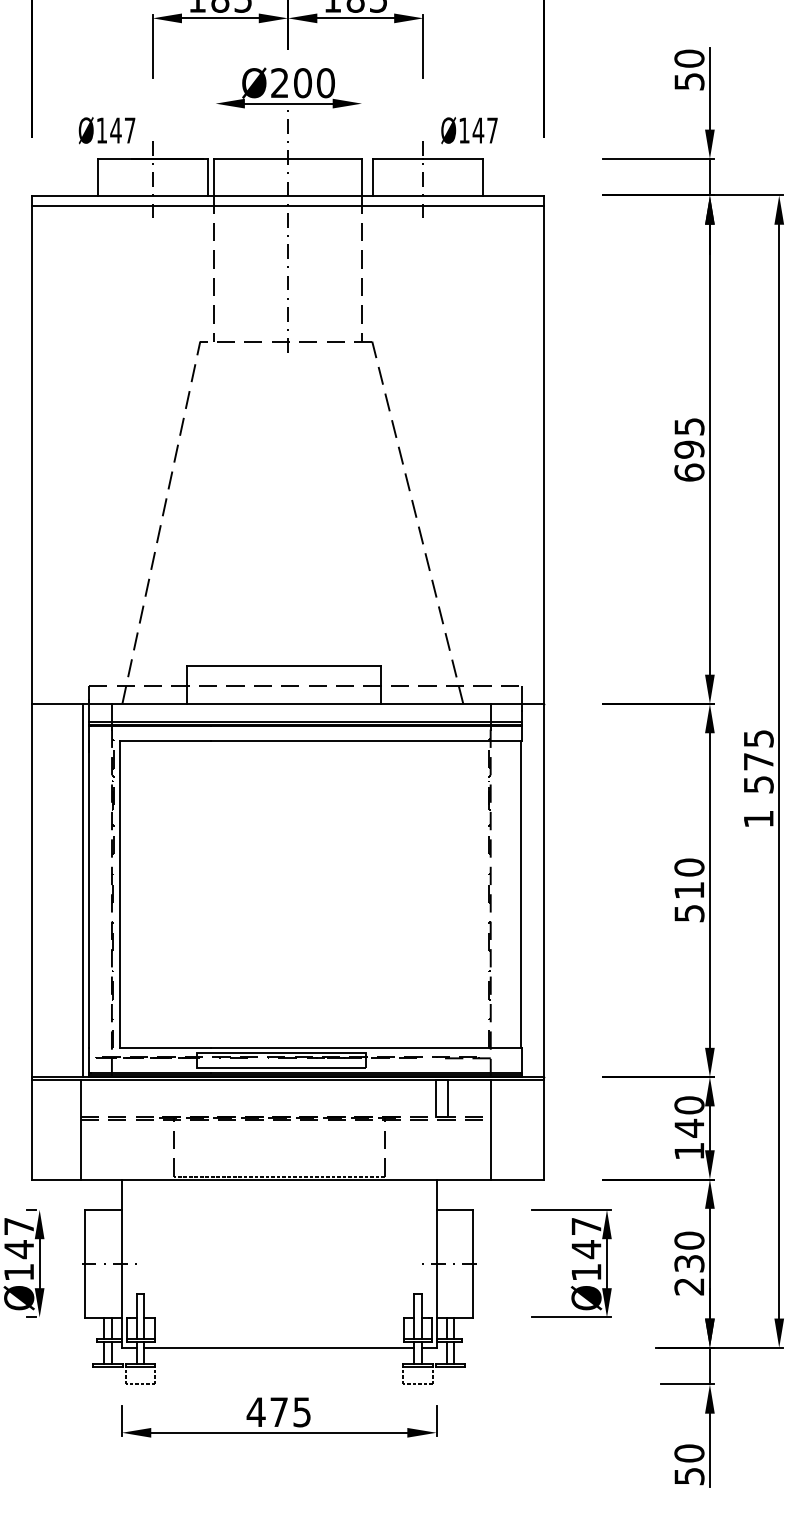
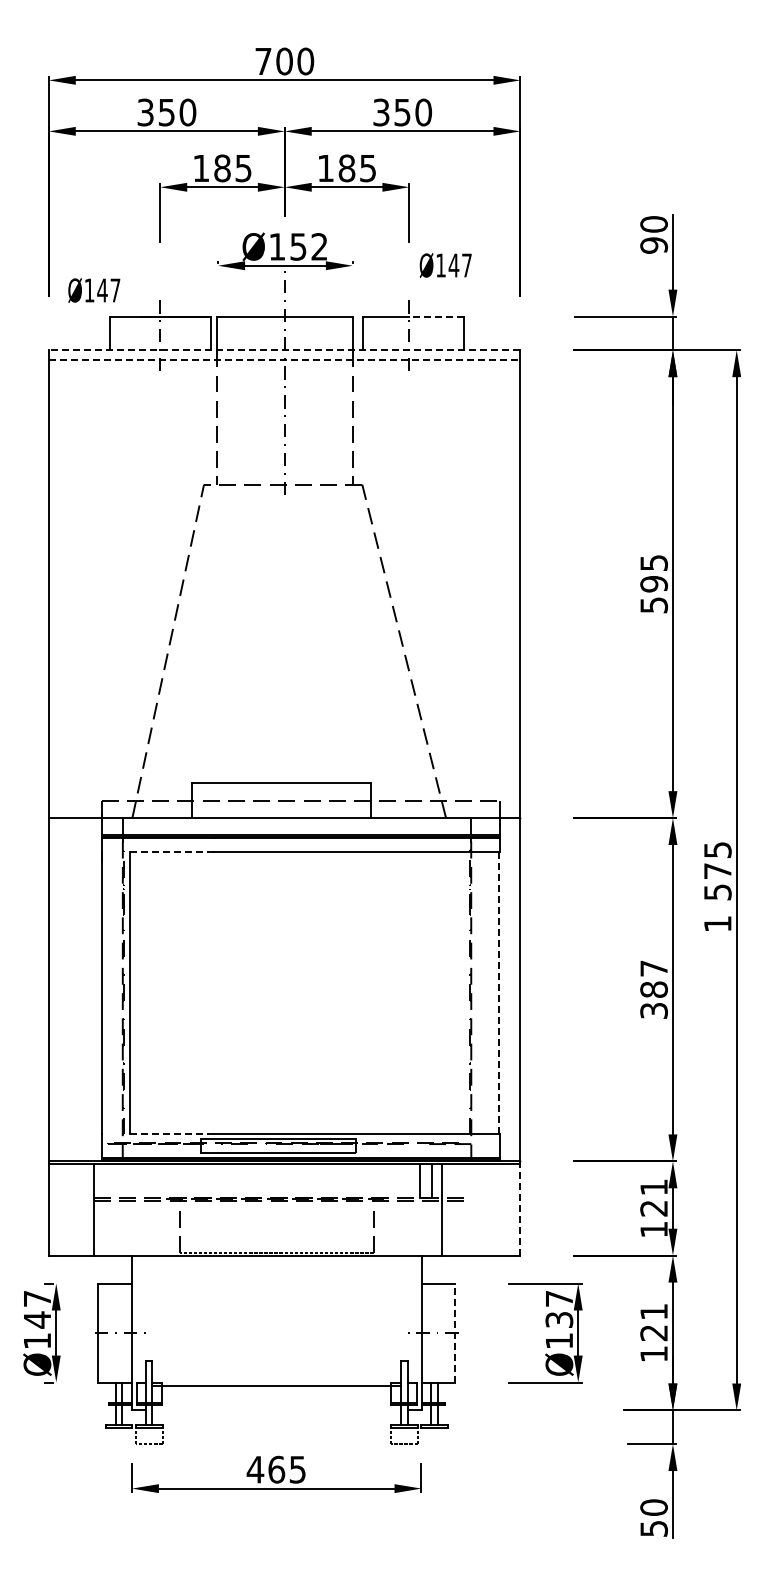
text: (688, 81) -> (653, 245), 50 -> 90
text: (302, 82) -> (298, 246), Ø200 -> Ø152
text: (107, 130) -> (94, 290), moved
text: (469, 130) -> (445, 265), moved
line: (452, 158) -> (436, 316), solid -> dashed
line: (287, 195) -> (284, 350), solid -> dashed
line: (287, 206) -> (284, 360), solid -> dashed
text: (688, 471) -> (653, 604), 695 -> 595
line: (164, 740) -> (171, 851), solid -> dashed
line: (83, 890) -> (96, 989), removed
text: (688, 890) -> (653, 989), 510 -> 387
line: (520, 894) -> (498, 993), solid -> dashed
line: (164, 1047) -> (171, 1134), solid -> dashed
text: (688, 1117) -> (653, 1198), 140 -> 121
line: (490, 1129) -> (442, 1209), moved
line: (544, 1129) -> (520, 1209), solid -> dashed
text: (586, 1248) -> (559, 1319), Ø147 -> Ø137
line: (473, 1263) -> (455, 1332), solid -> dashed
text: (688, 1263) -> (653, 1332), 230 -> 121
line: (279, 1347) -> (276, 1386), moved
text: (279, 1412) -> (276, 1469), 475 -> 465

